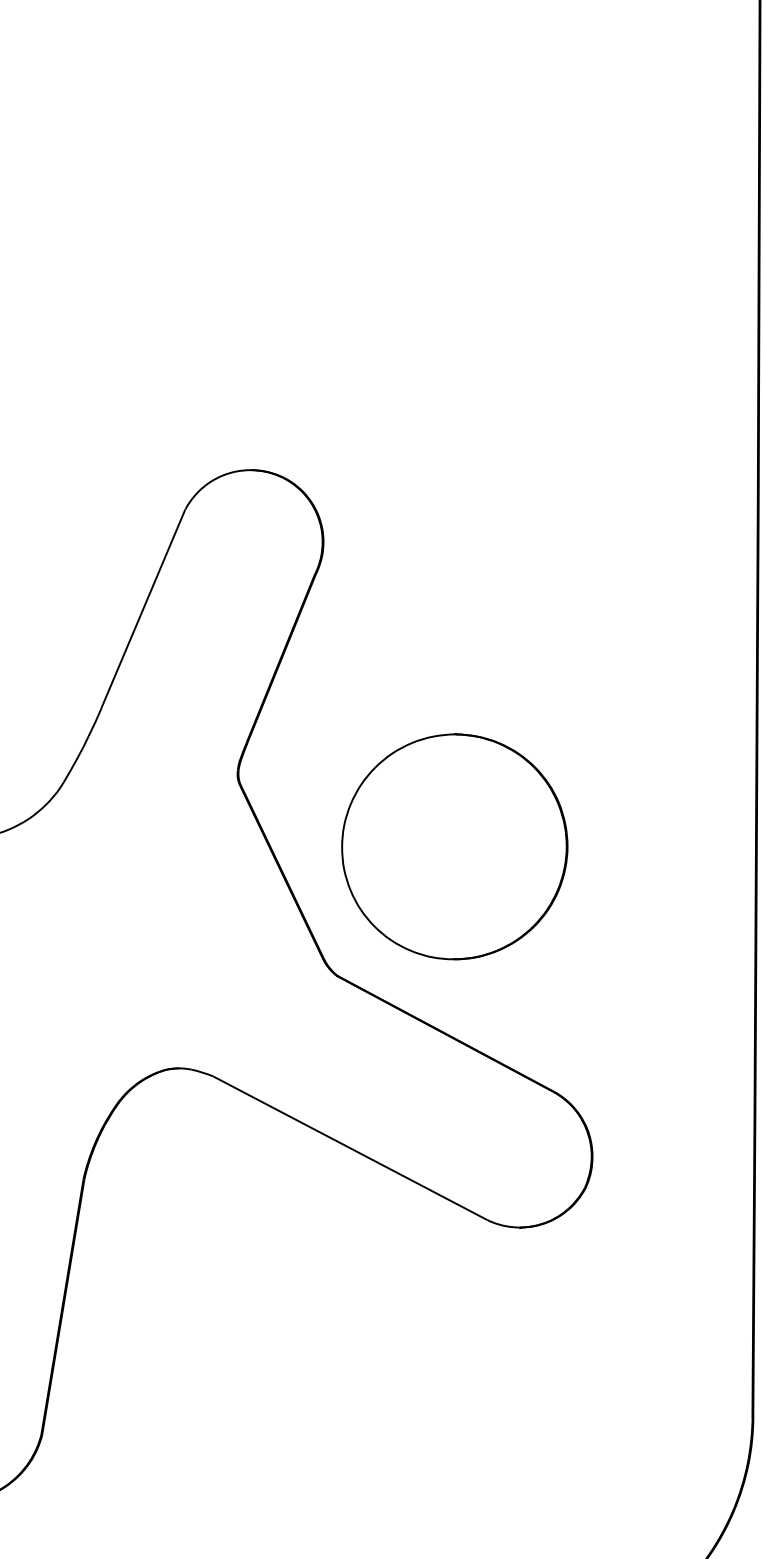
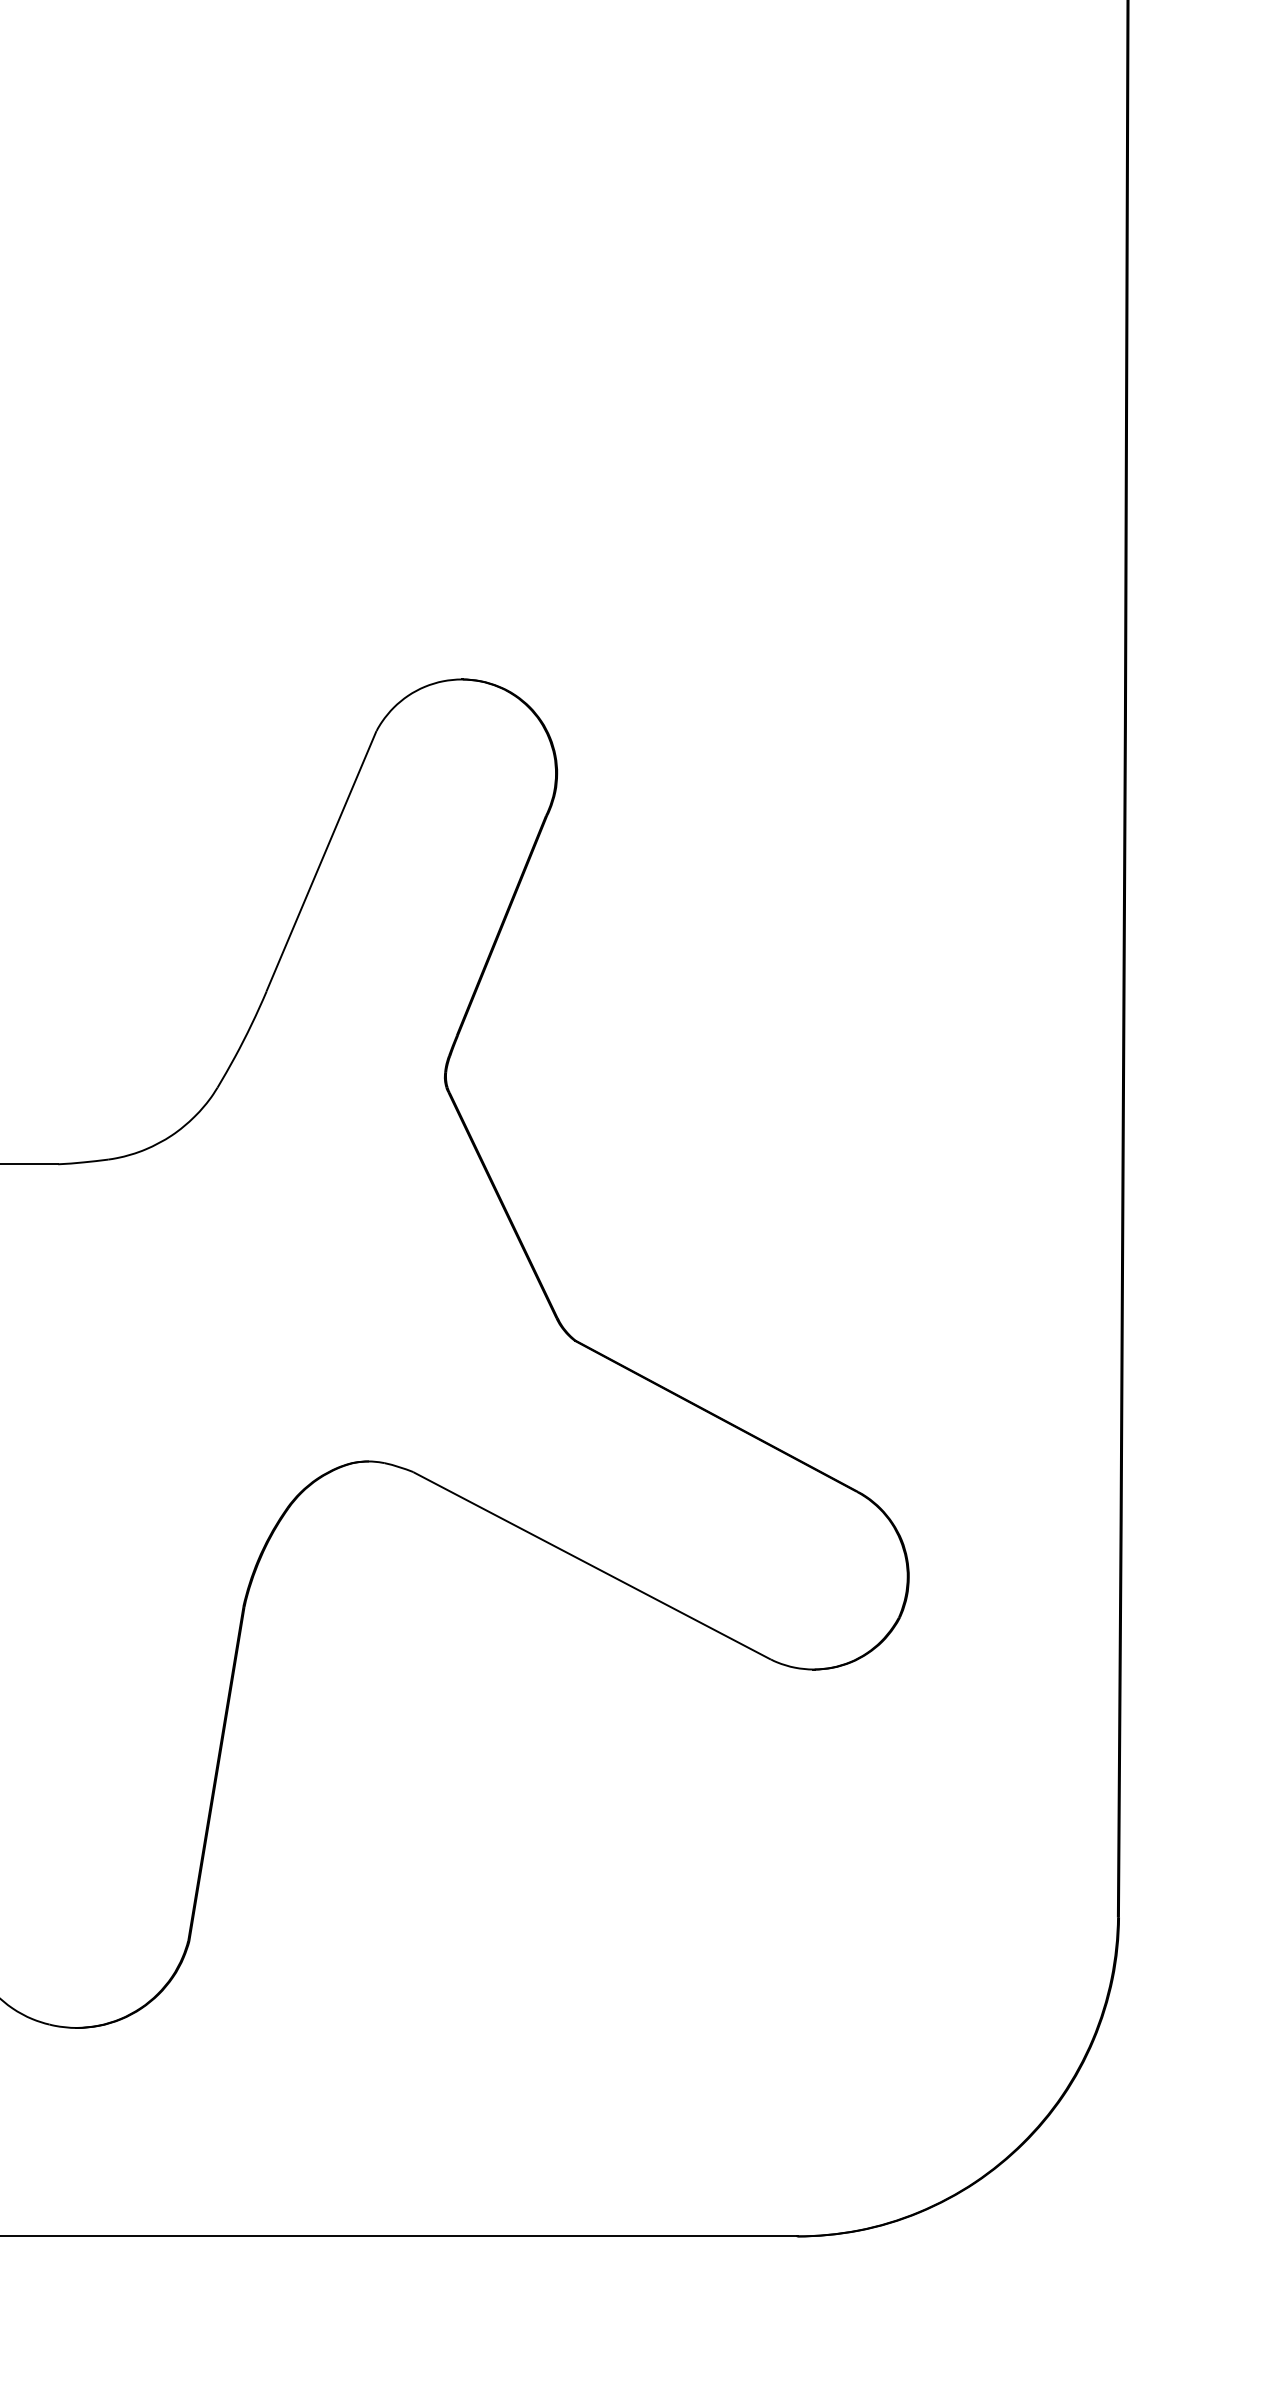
part: (454, 846) -> (728, 1171), removed

